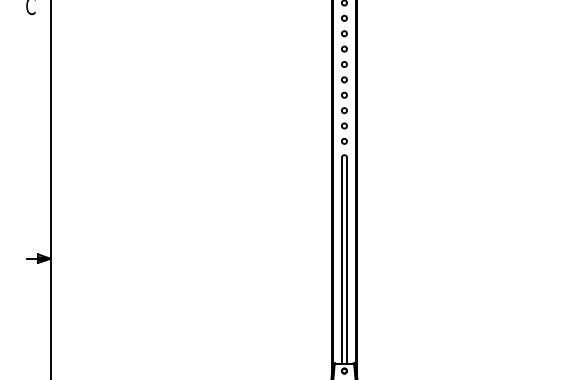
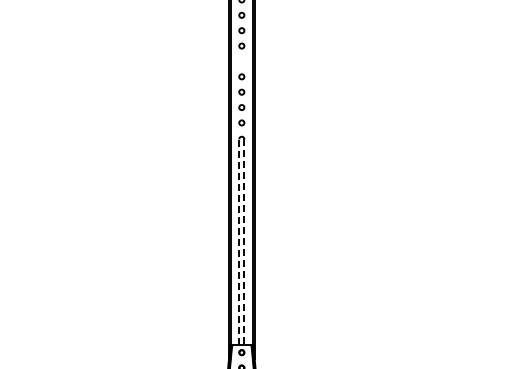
circle: (344, 79) -> (241, 61), removed
line: (341, 260) -> (238, 242), solid -> dashed
line: (347, 260) -> (244, 242), solid -> dashed

